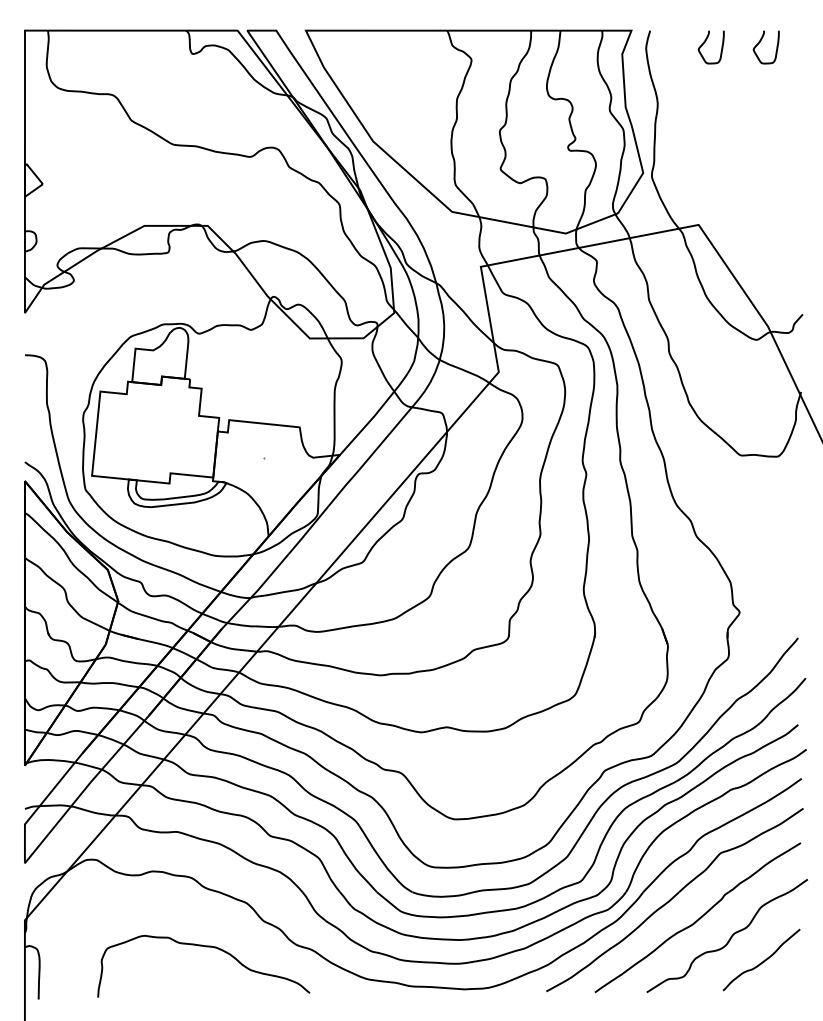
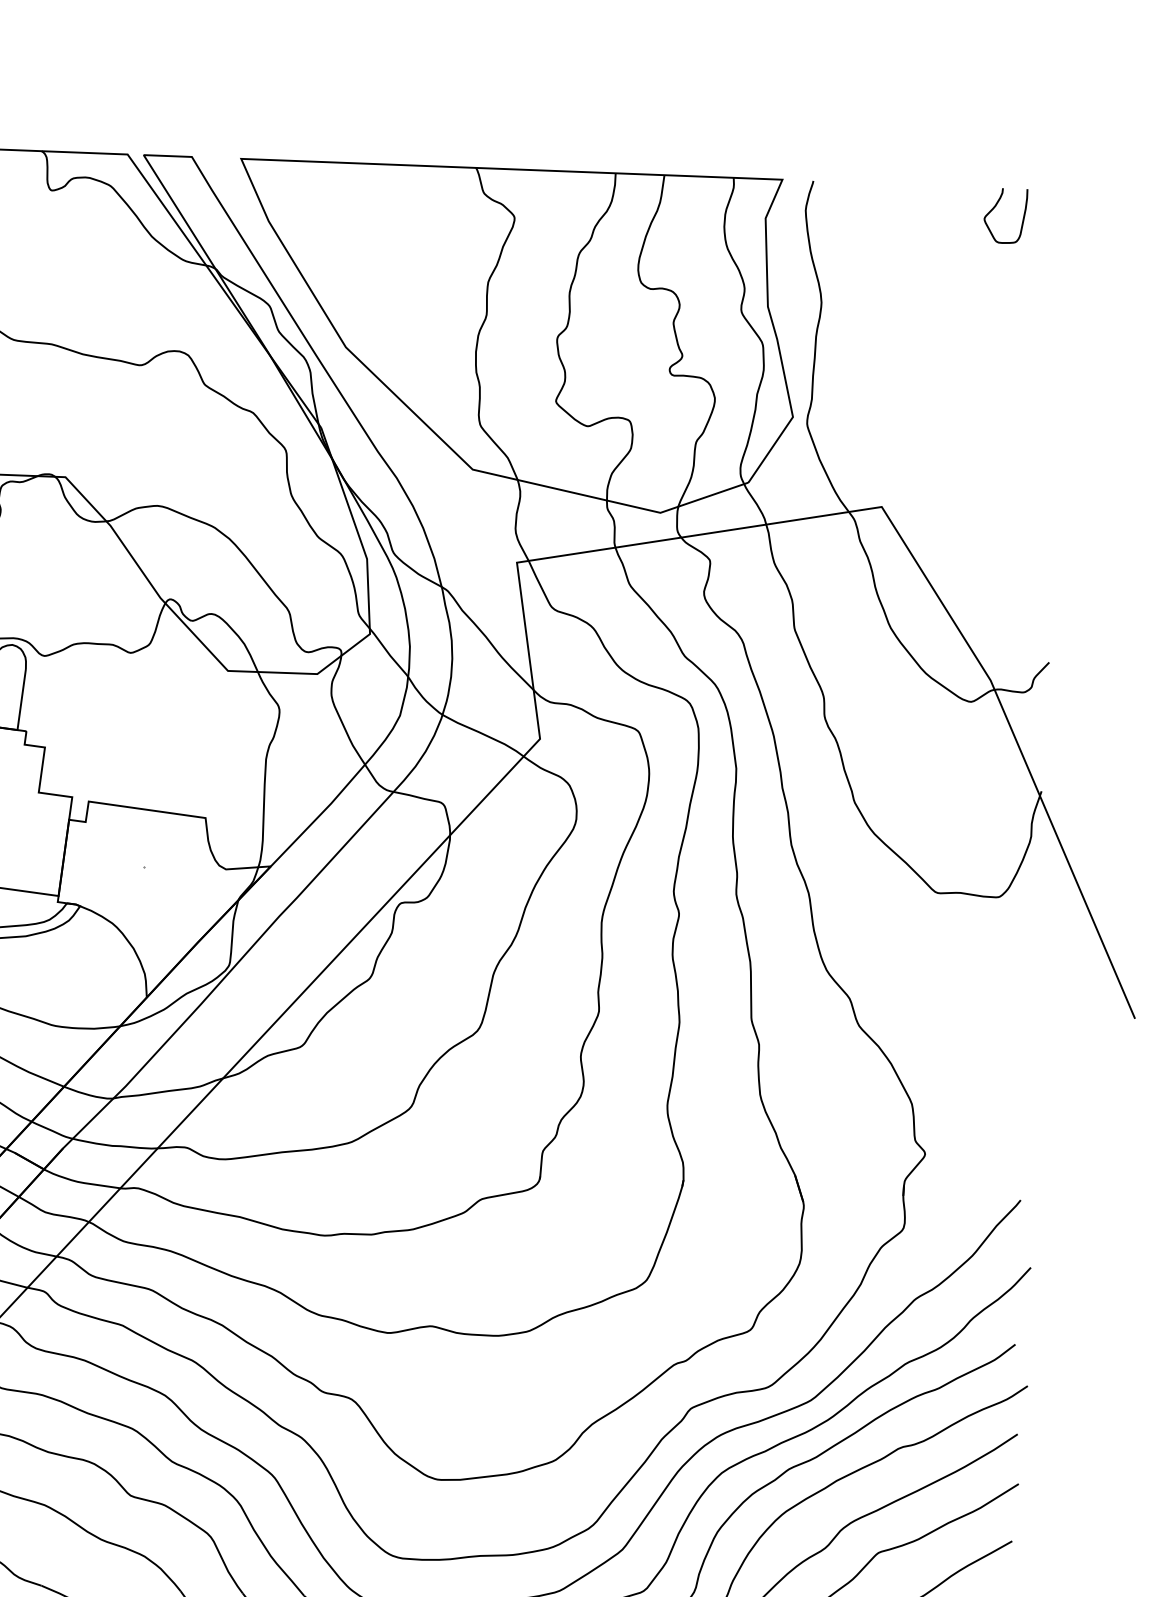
curve: (705, 42) -> (904, 204), removed

